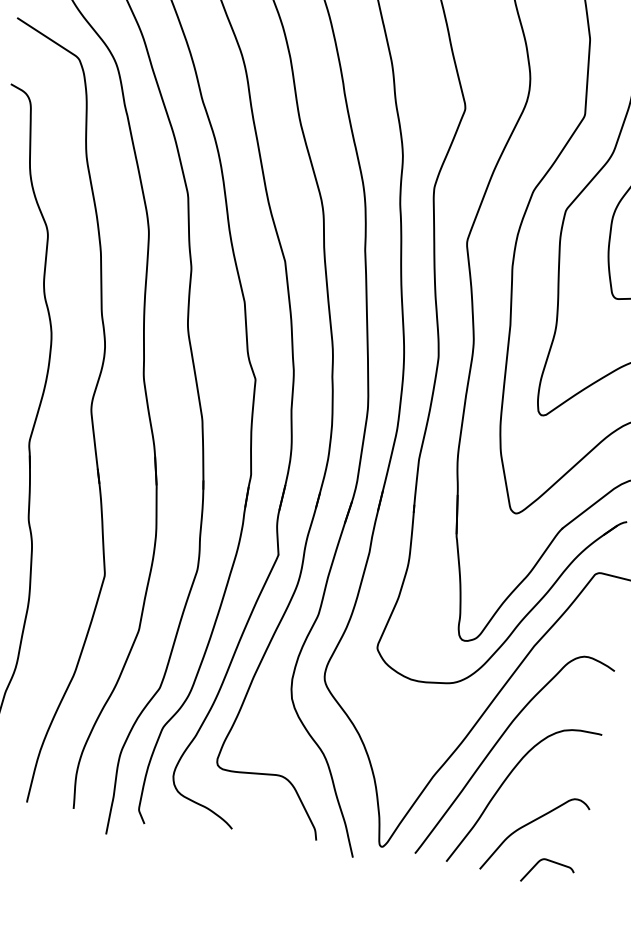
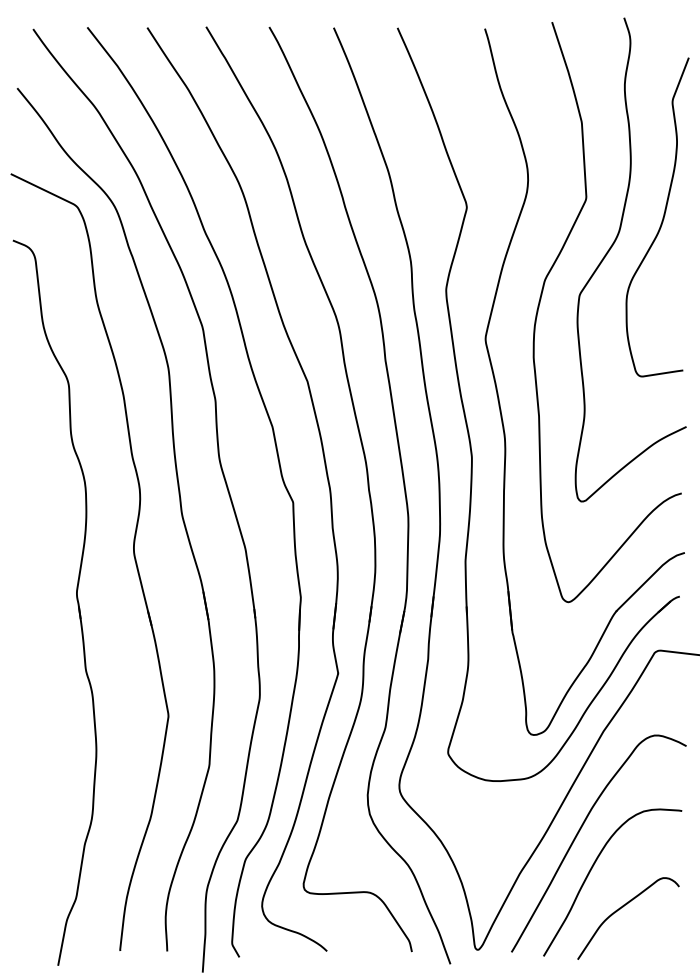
curve: (548, 861) -> (645, 943), removed

